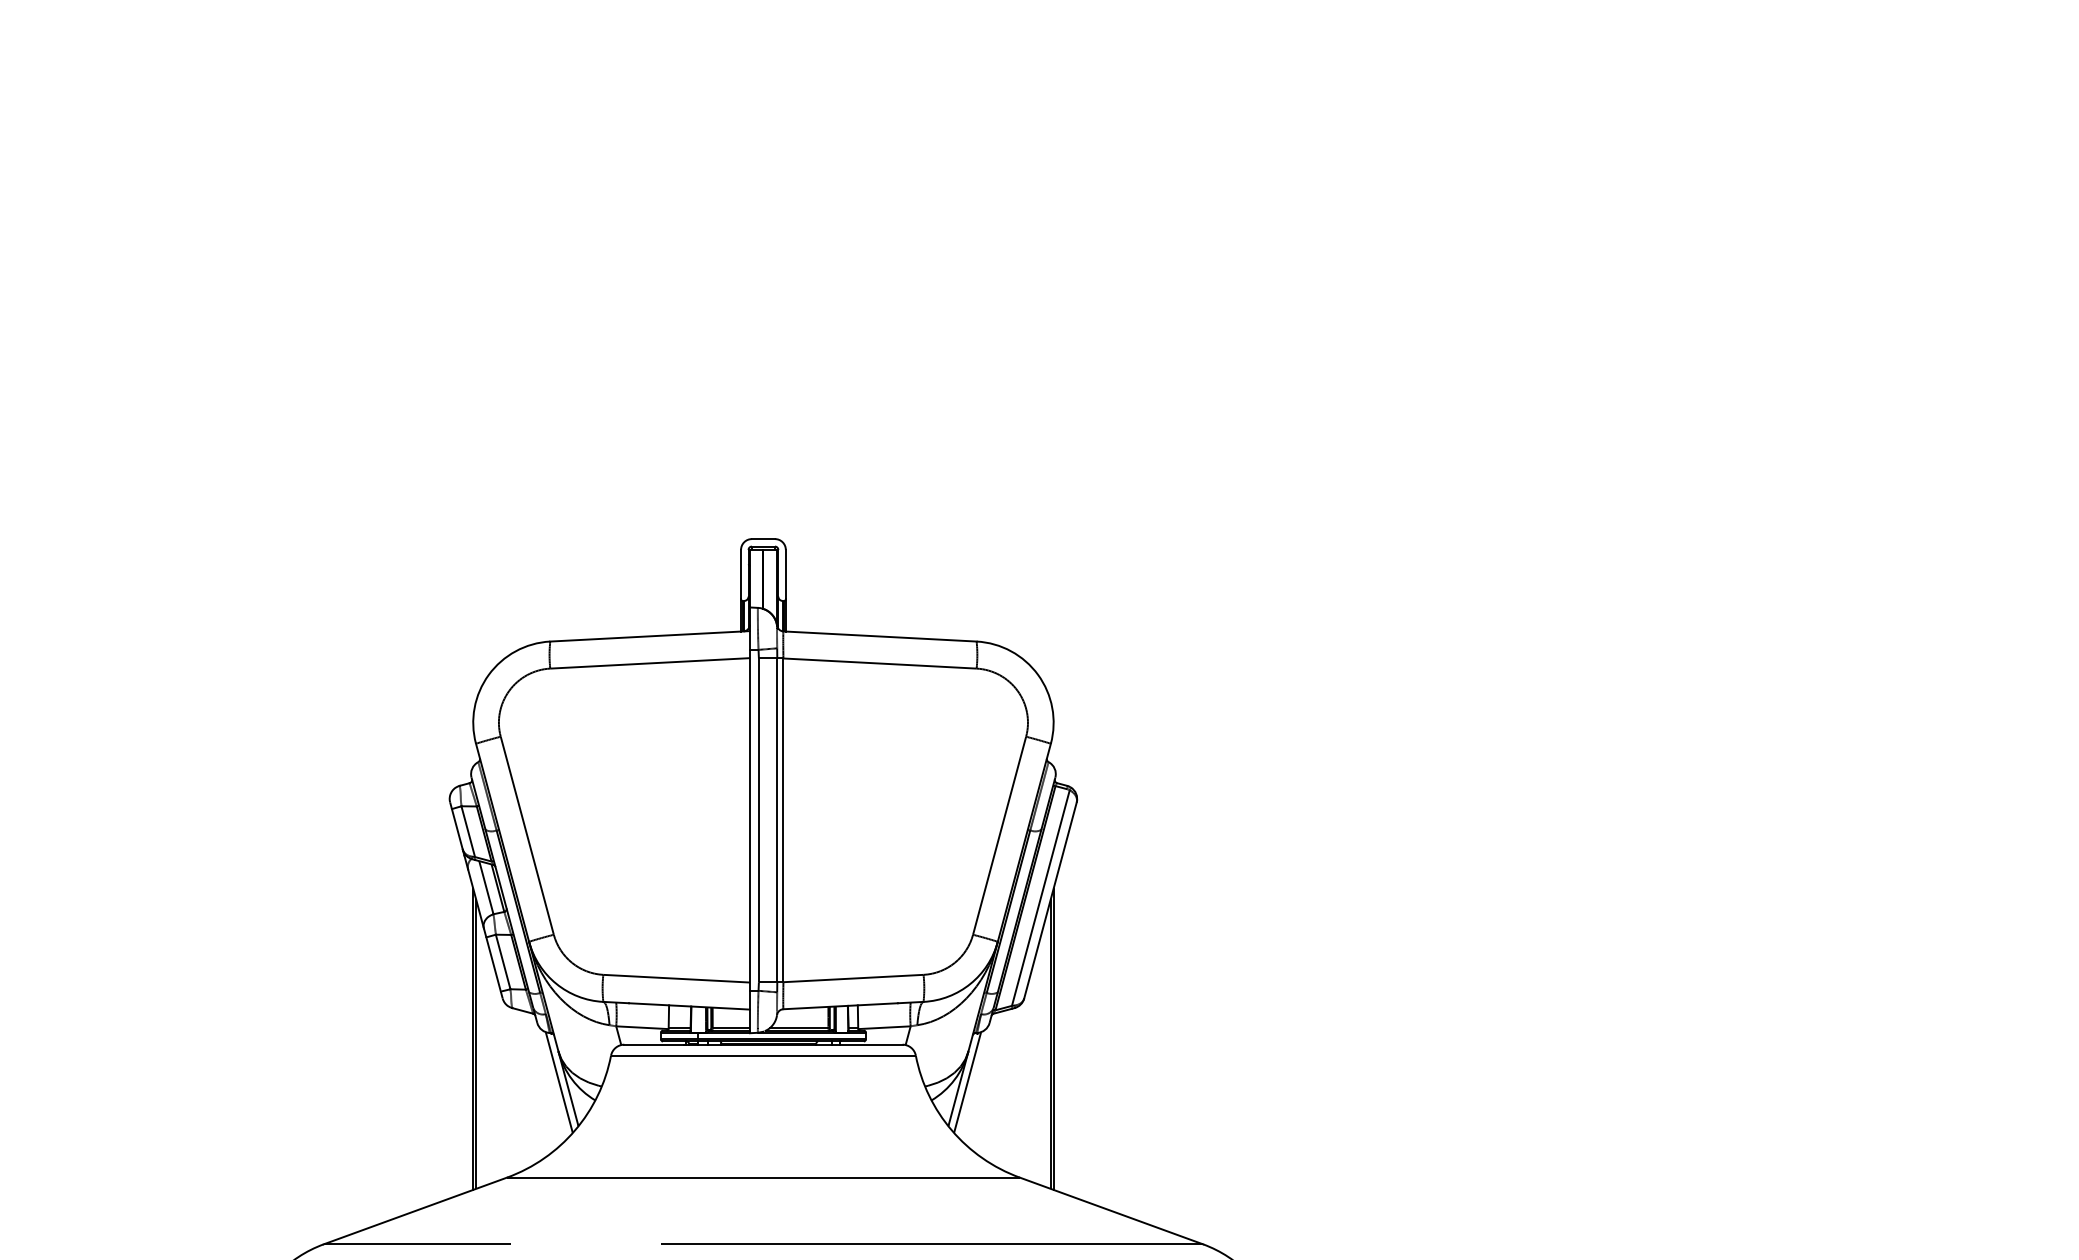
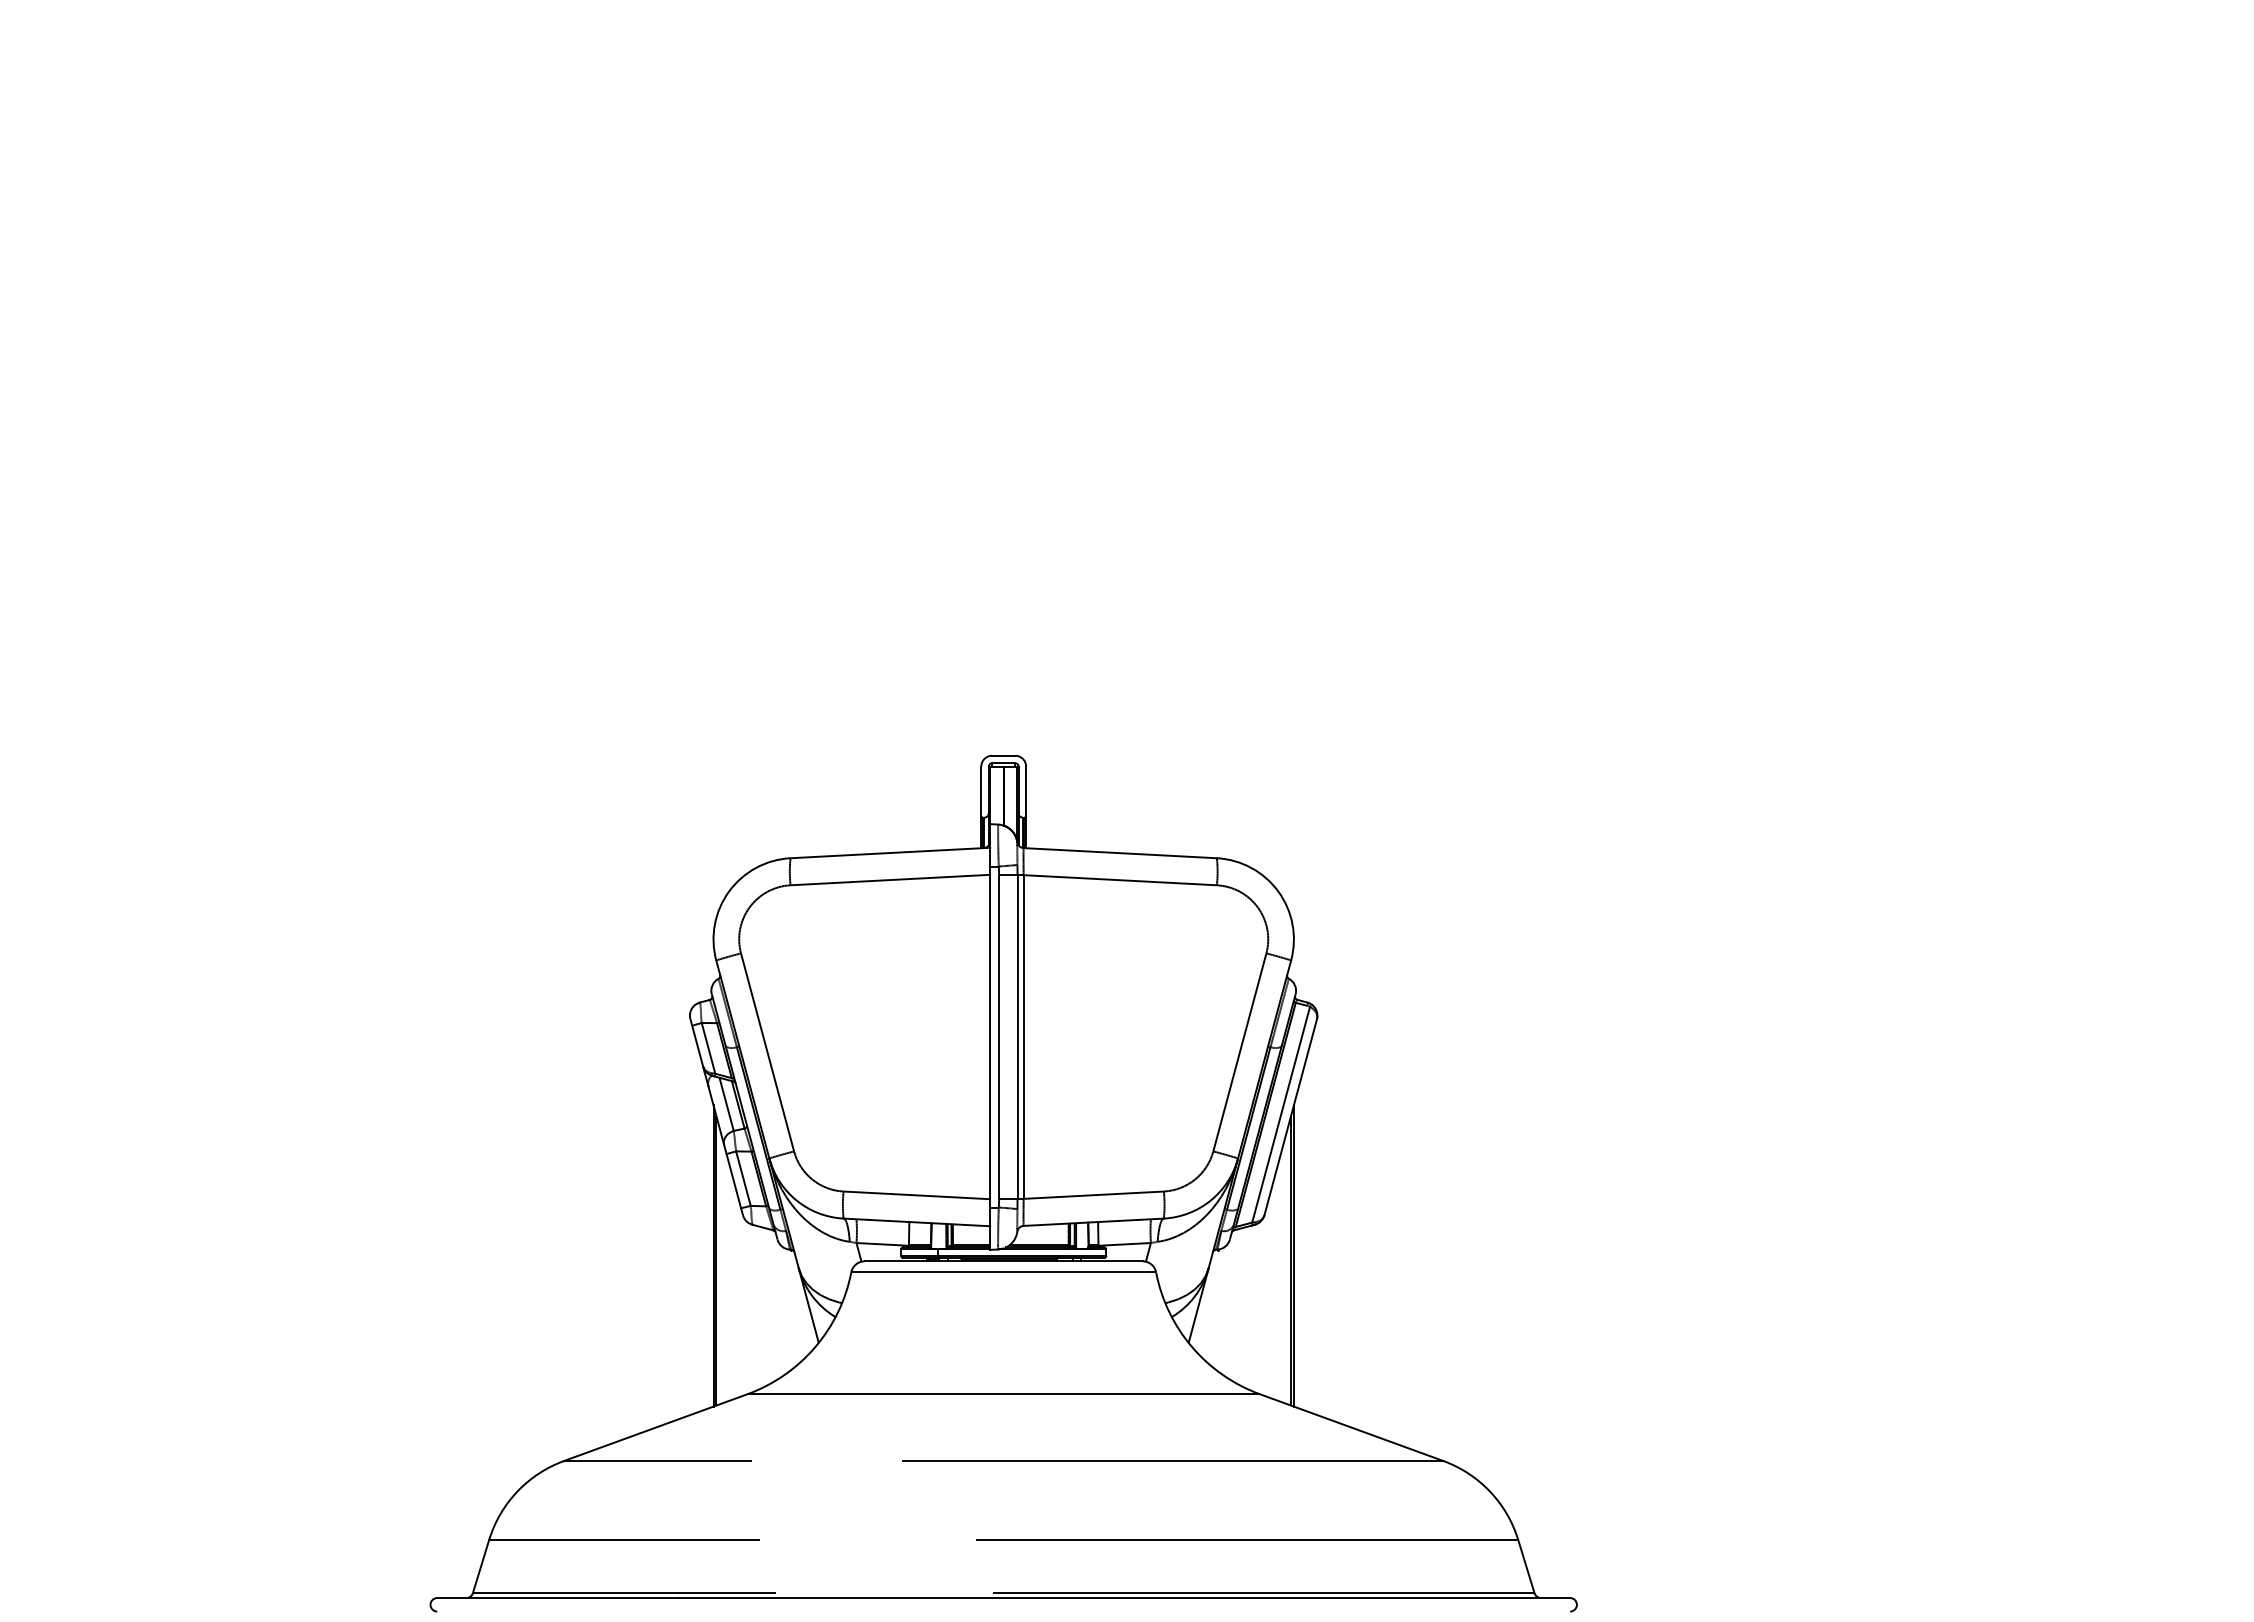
line: (559, 1081) -> (799, 1298), removed
line: (967, 1081) -> (1207, 1298), removed

